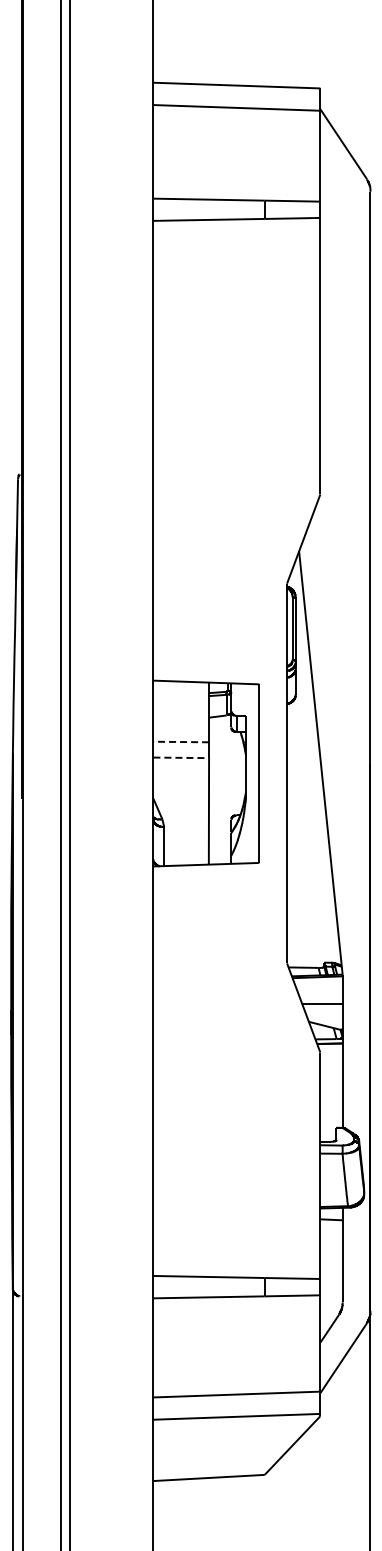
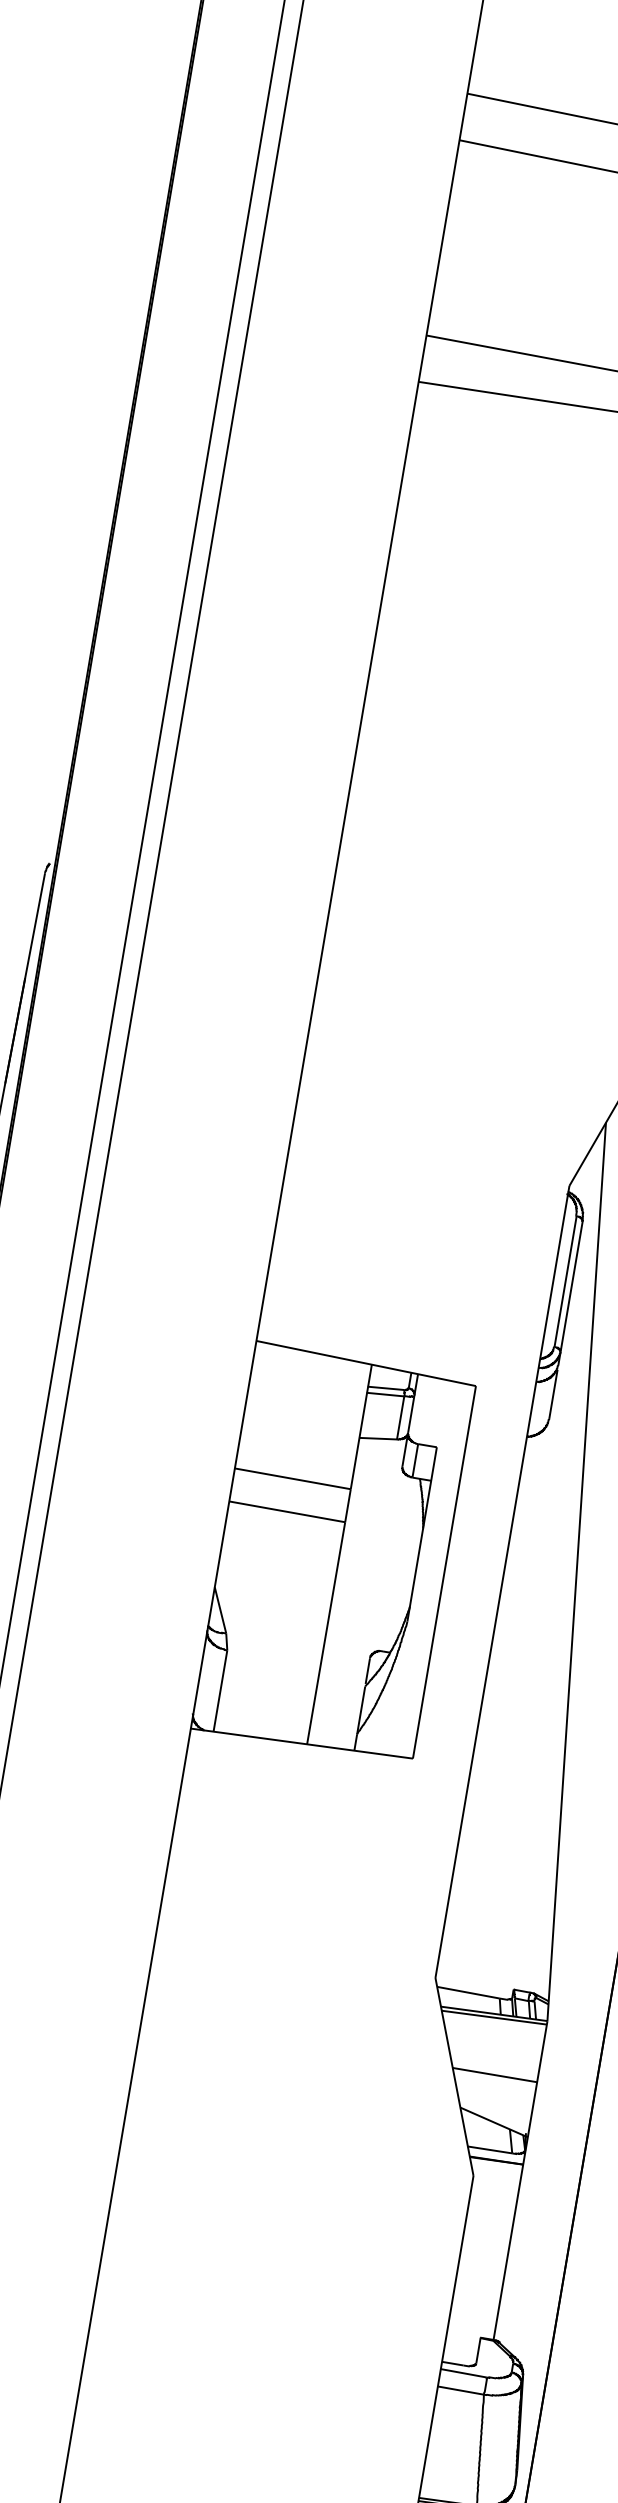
line: (181, 742) -> (293, 1479), dashed -> solid
line: (181, 757) -> (287, 1511), dashed -> solid

